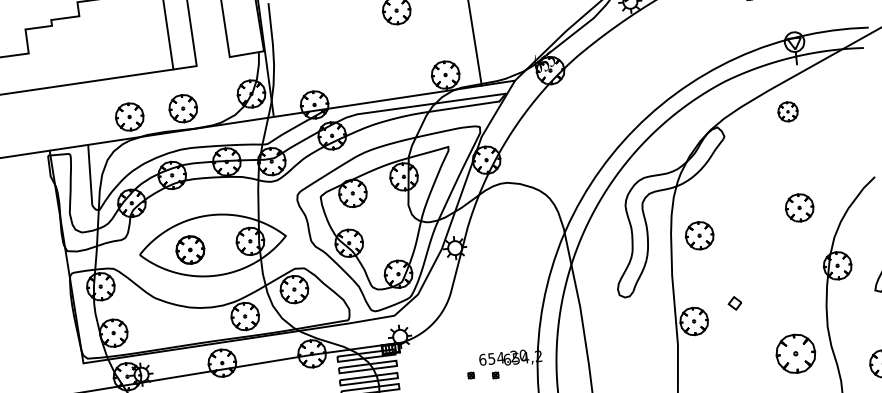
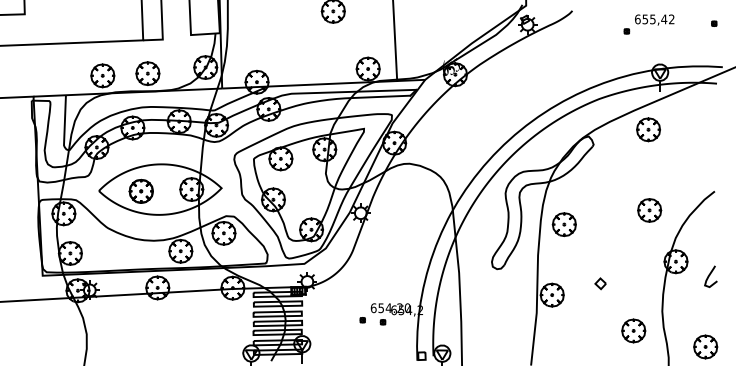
part: (787, 111) -> (648, 129), size x1.43
part: (734, 303) -> (600, 283), moved
part: (795, 353) -> (633, 330), size x0.71

